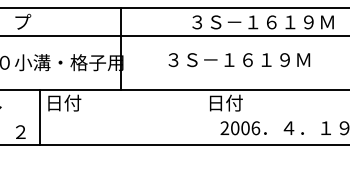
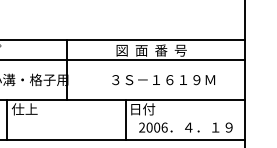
text: (261, 22) -> (168, 50), ３Ｓ－１６１９Ｍ -> 図  面  番  号
text: (239, 60) -> (163, 80), moved
text: (63, 103) -> (24, 109), 日付 -> 仕上
line: (203, 117) -> (126, 119), added

